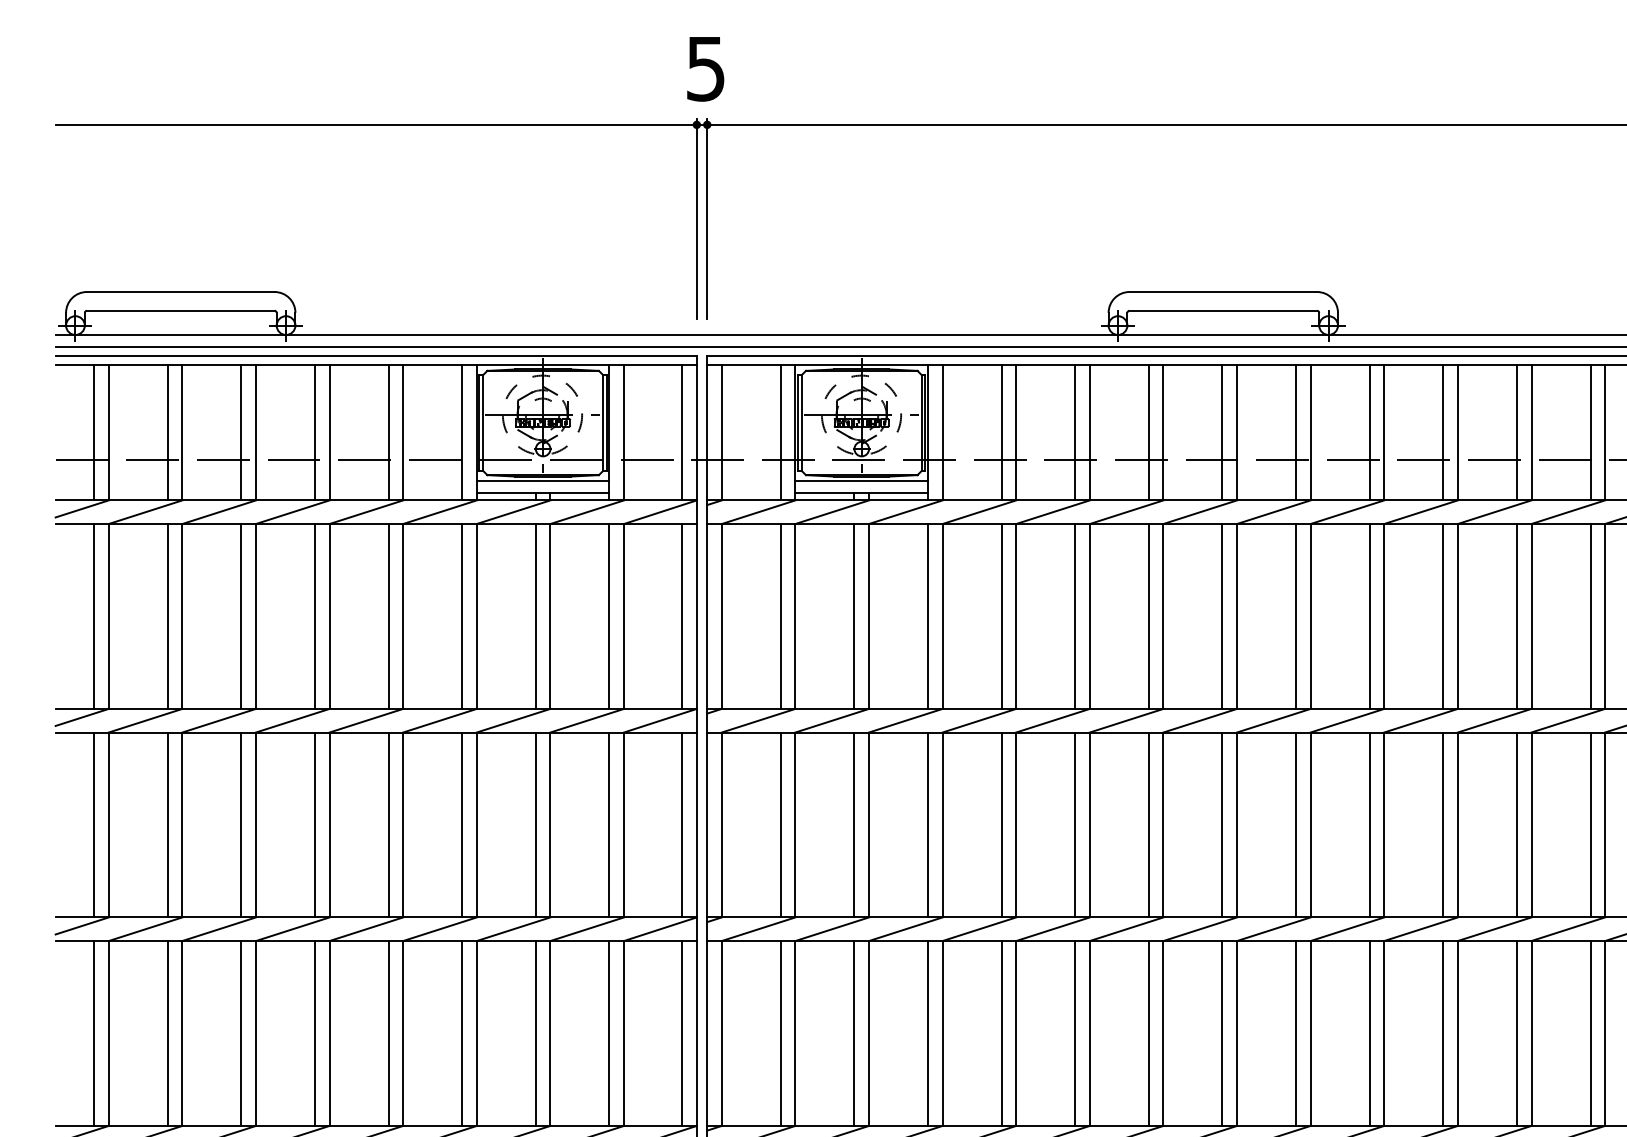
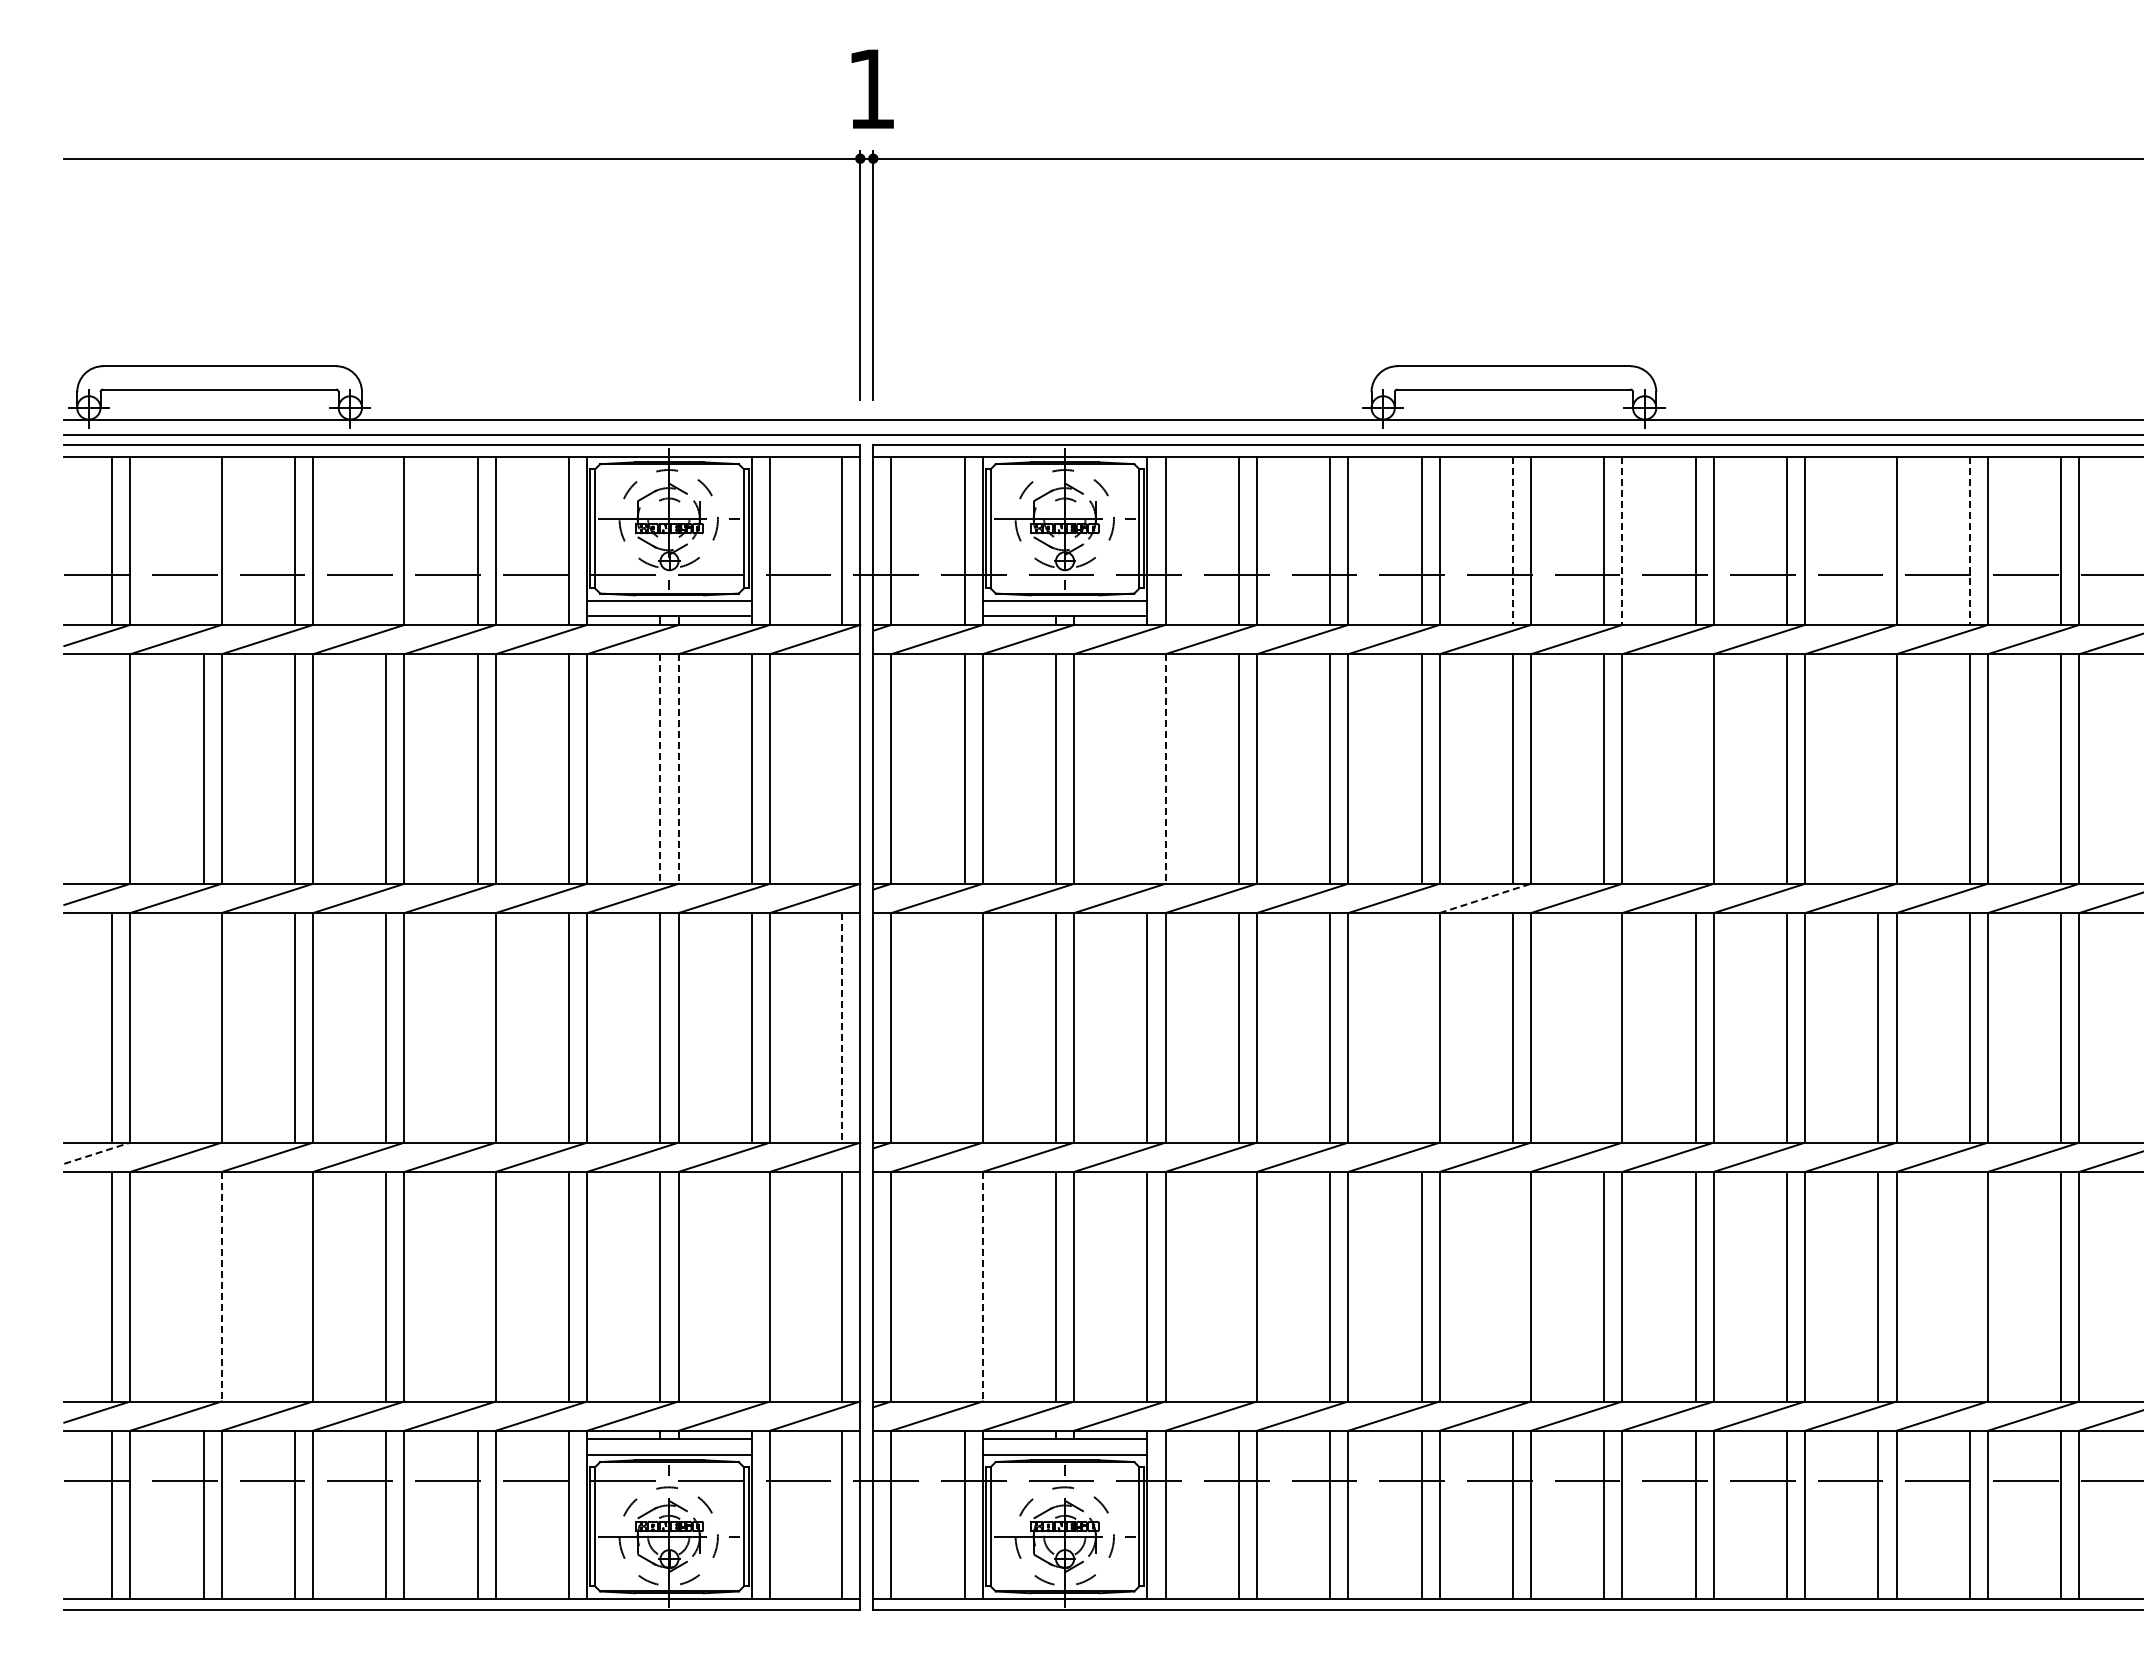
text: (705, 69) -> (871, 89), 5 -> 1
line: (167, 432) -> (203, 540), removed
line: (315, 432) -> (386, 540), removed
line: (1516, 432) -> (1878, 540), removed
line: (1222, 433) -> (1512, 541), solid -> dashed
line: (1310, 433) -> (1622, 541), solid -> dashed
line: (1590, 433) -> (1969, 541), solid -> dashed
line: (94, 616) -> (112, 768), removed
line: (535, 616) -> (660, 769), solid -> dashed
line: (550, 616) -> (678, 769), solid -> dashed
line: (682, 616) -> (842, 768), removed
line: (928, 616) -> (1147, 768), removed
line: (942, 616) -> (1165, 769), solid -> dashed
line: (1369, 616) -> (1695, 768), removed
line: (1516, 616) -> (1878, 768), removed
line: (1200, 720) -> (1485, 898), solid -> dashed
line: (167, 824) -> (203, 1027), removed
line: (388, 824) -> (477, 1027), removed
line: (682, 824) -> (842, 1027), solid -> dashed
line: (780, 824) -> (964, 1027), removed
line: (1148, 824) -> (1421, 1027), removed
line: (1296, 824) -> (1604, 1027), removed
line: (82, 926) -> (97, 1153), solid -> dashed
line: (167, 1033) -> (203, 1286), removed
line: (182, 1033) -> (221, 1286), solid -> dashed
line: (241, 1033) -> (294, 1286), removed
line: (388, 1033) -> (477, 1286), removed
line: (609, 1033) -> (751, 1286), removed
line: (780, 1033) -> (964, 1286), removed
line: (795, 1033) -> (982, 1286), solid -> dashed
line: (1001, 1033) -> (1238, 1286), removed
line: (1222, 1033) -> (1512, 1286), removed
line: (1590, 1033) -> (1969, 1286), removed

